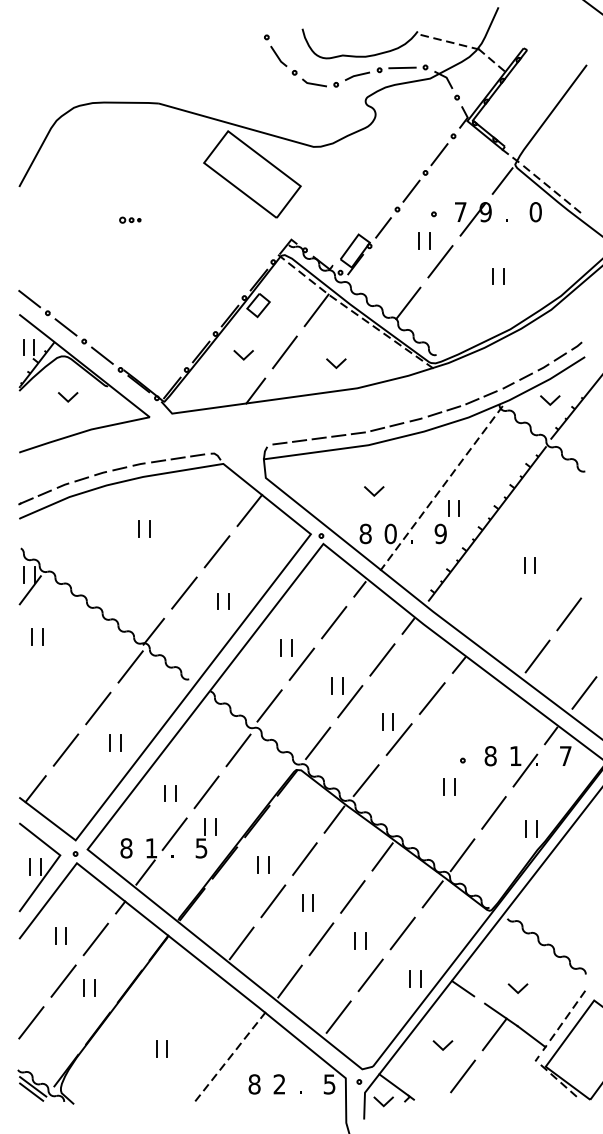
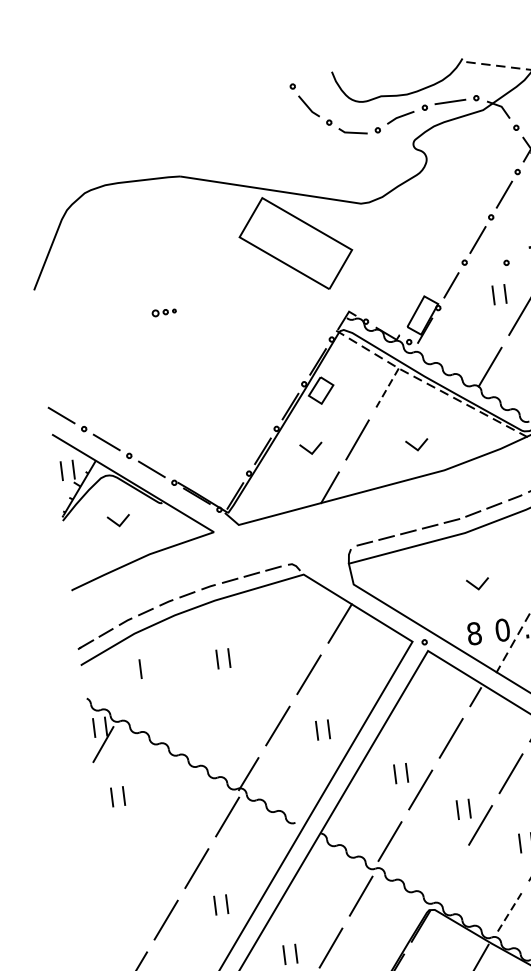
line: (316, 310) -> (387, 388), solid -> dashed
line: (70, 528) -> (140, 669), added
line: (317, 743) -> (449, 877), removed
line: (366, 780) -> (510, 912), solid -> dashed

